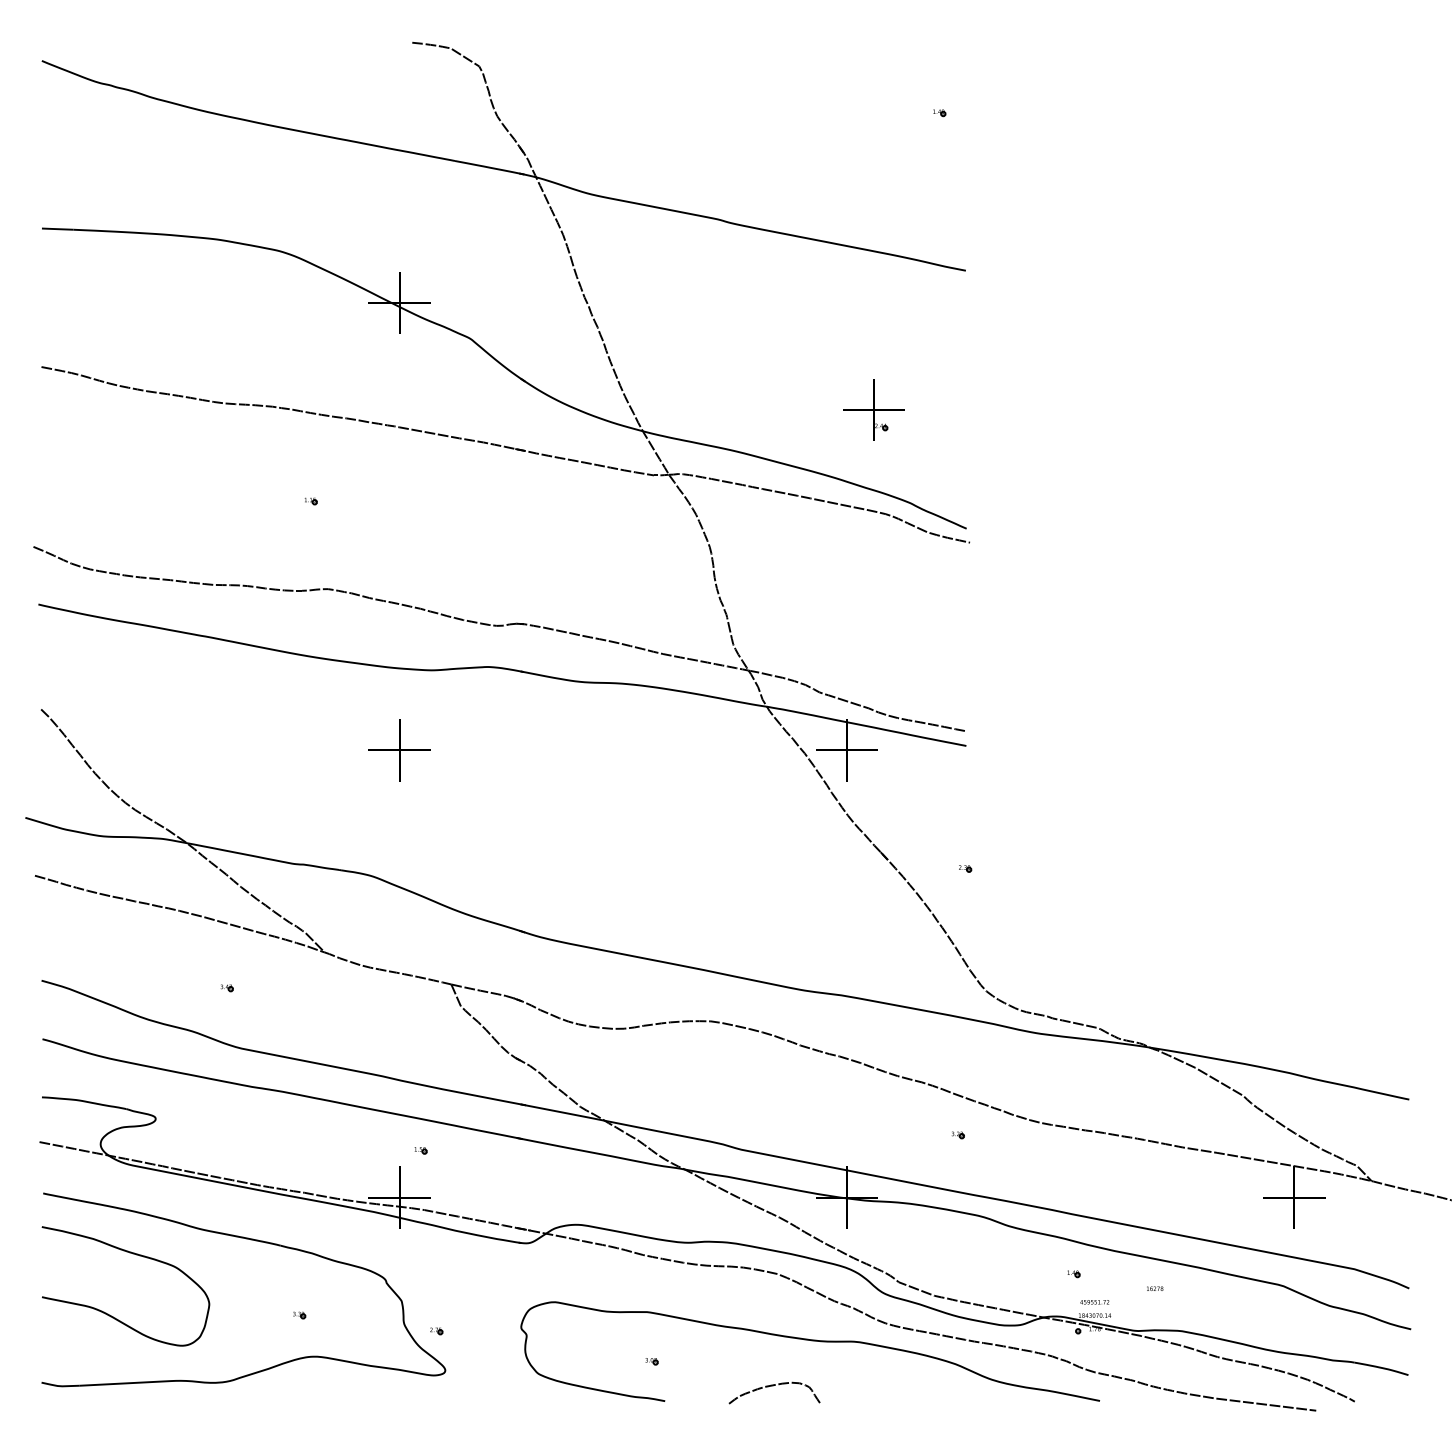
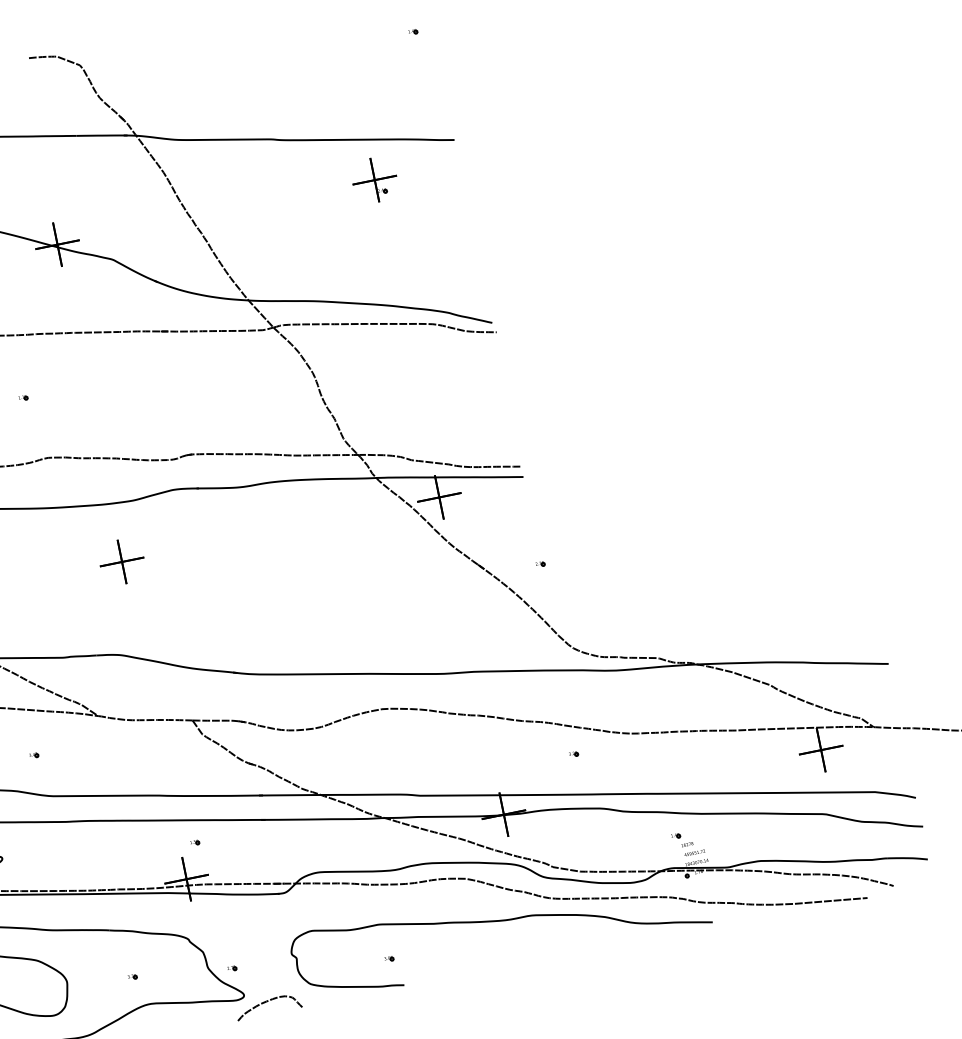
part: (873, 409) -> (374, 179), moved
text: (1155, 1288) -> (687, 844), moved
curve: (773, 1386) -> (267, 1002), moved

